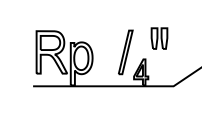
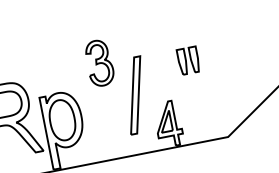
part: (108, 30) -> (99, 64), added
part: (159, 38) -> (188, 60), size x0.71

